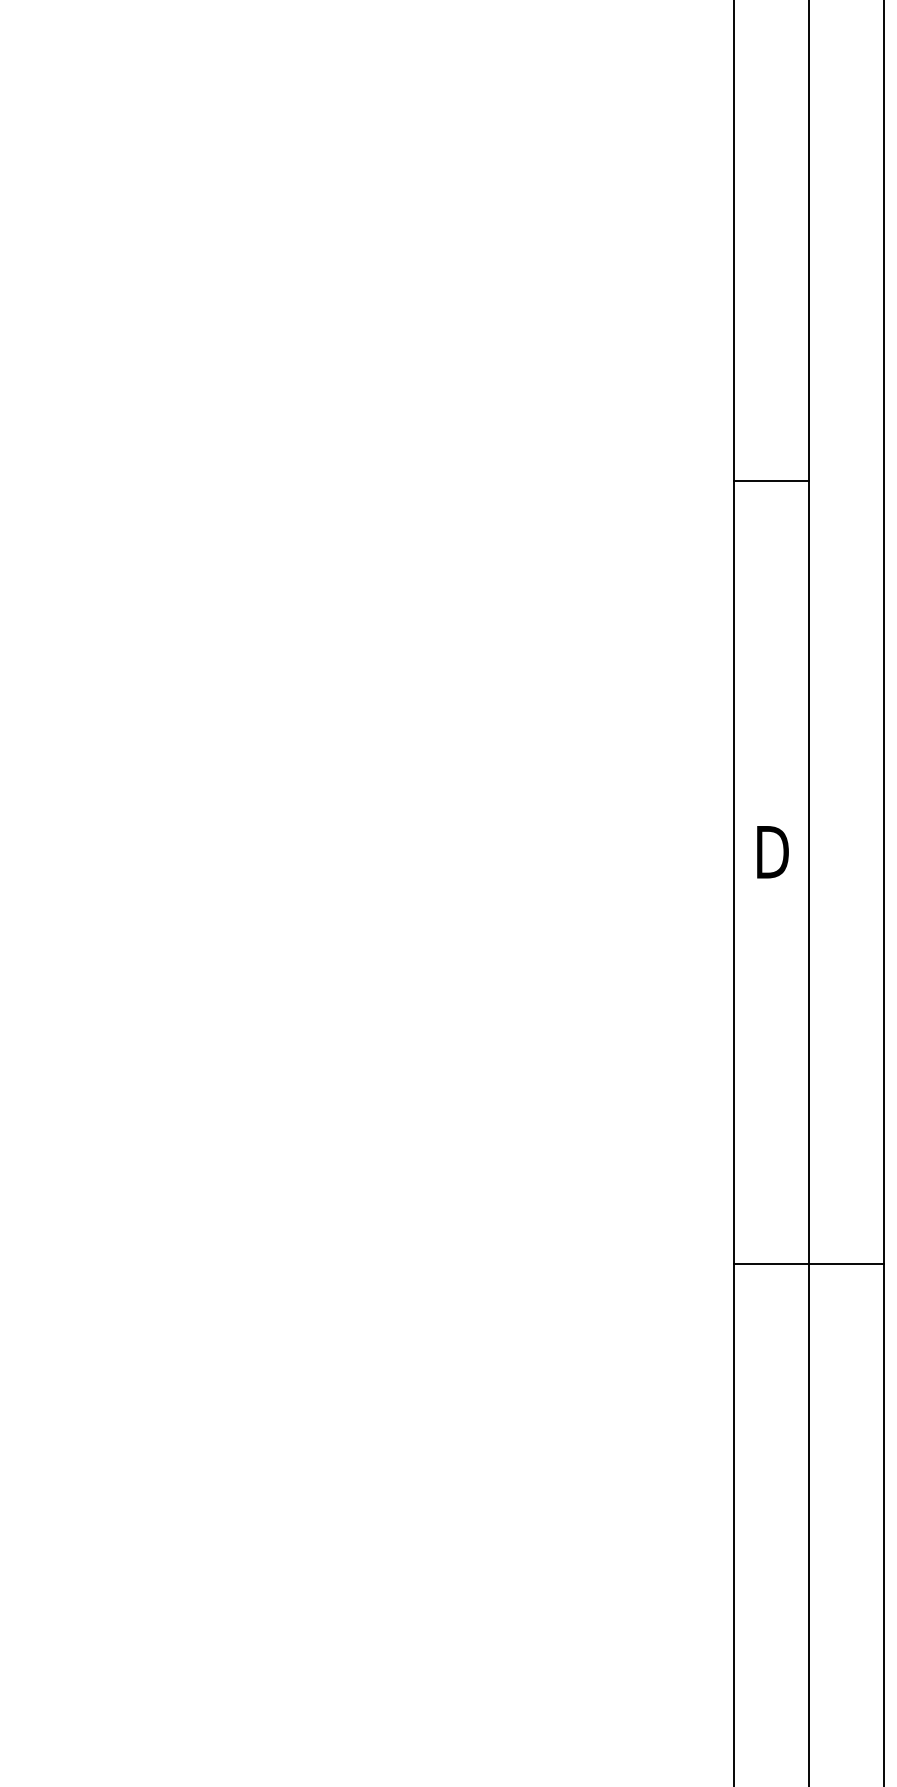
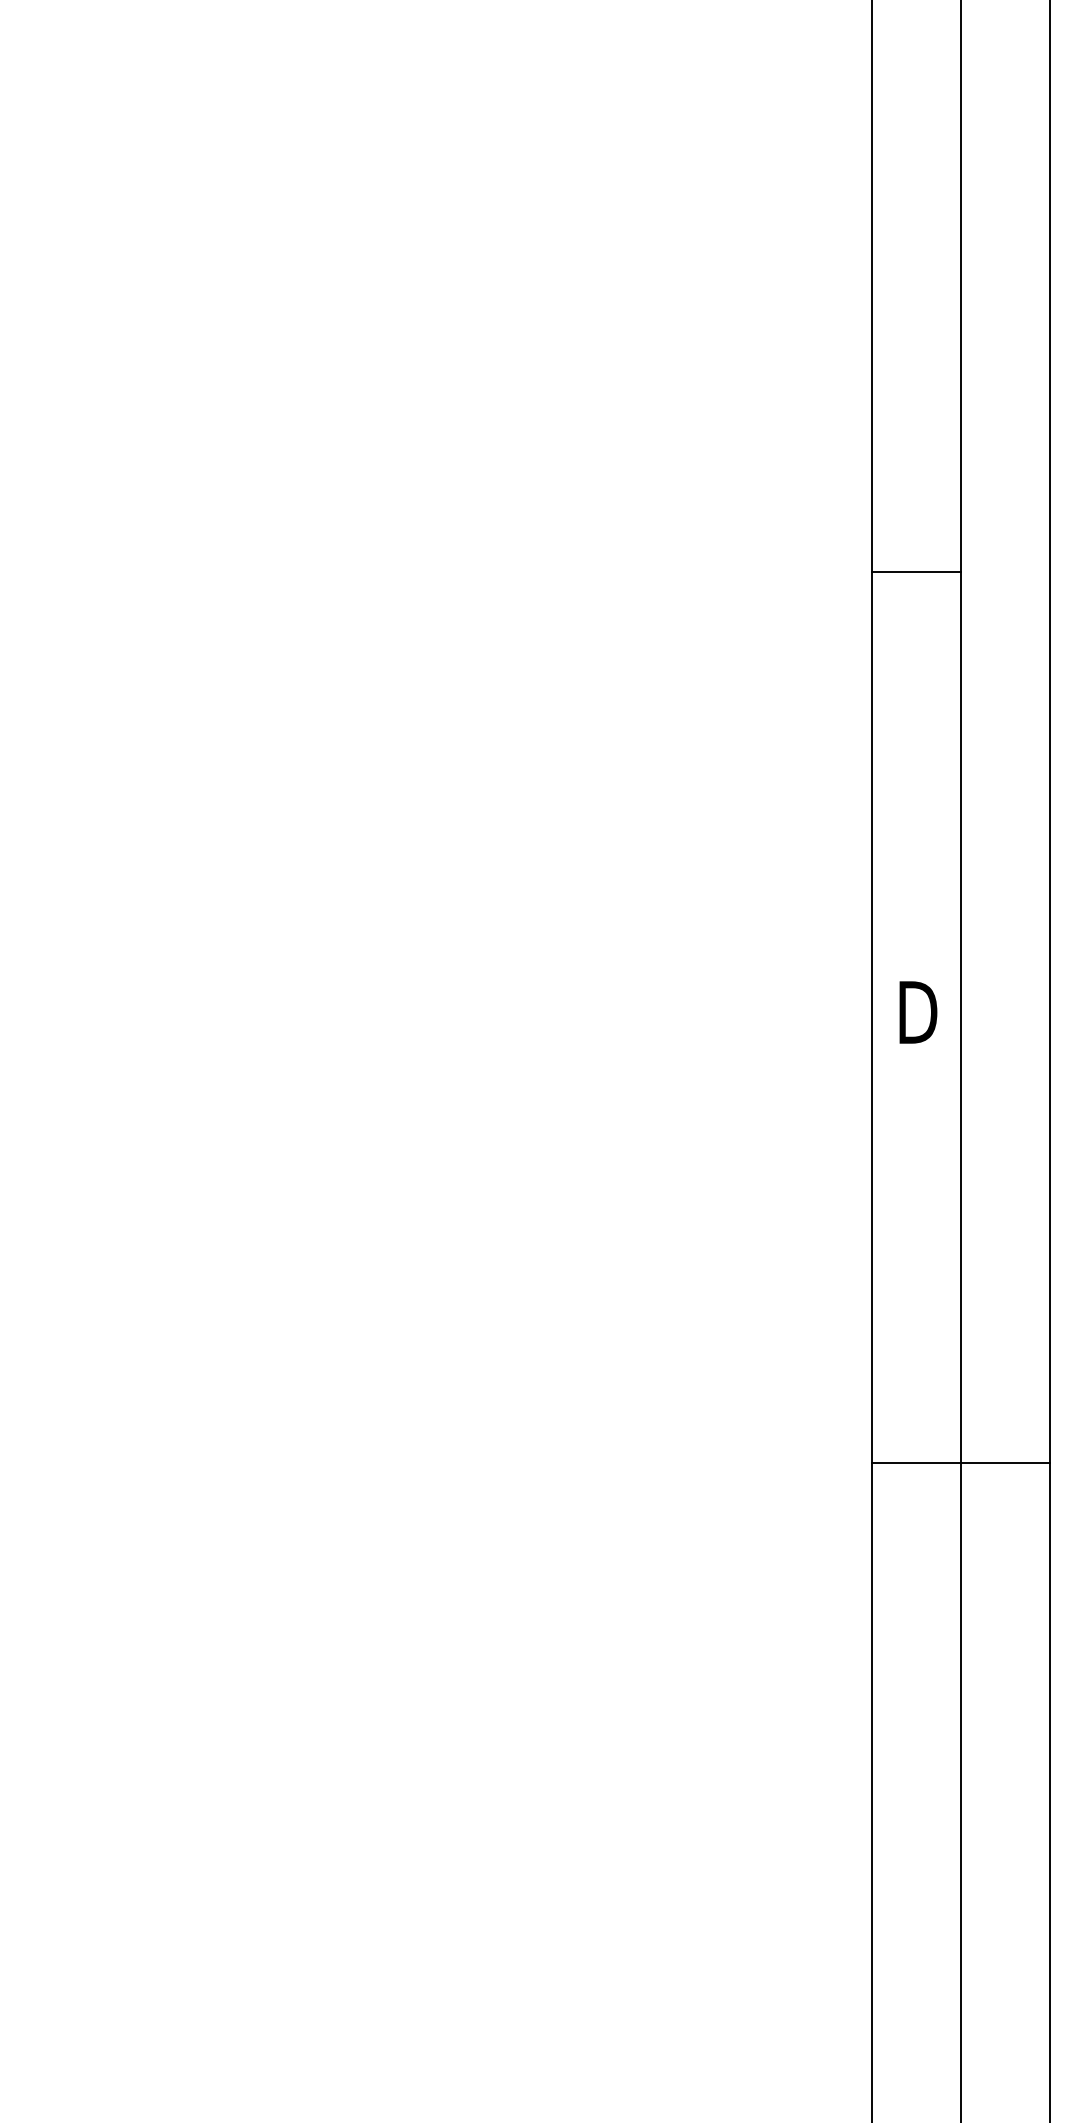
line: (808, 1263) -> (960, 1463), moved

